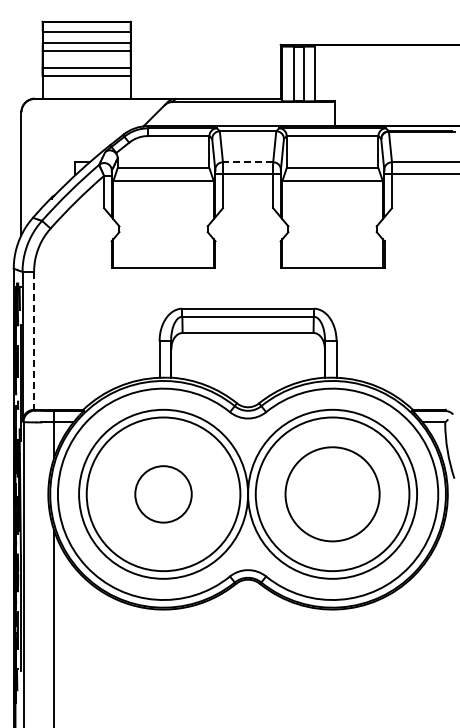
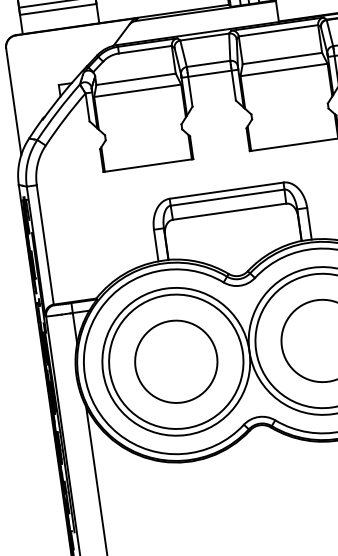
line: (247, 162) -> (208, 64), dashed -> solid
line: (34, 340) -> (45, 244), dashed -> solid
circle: (163, 494) -> (176, 361), size x1.67

